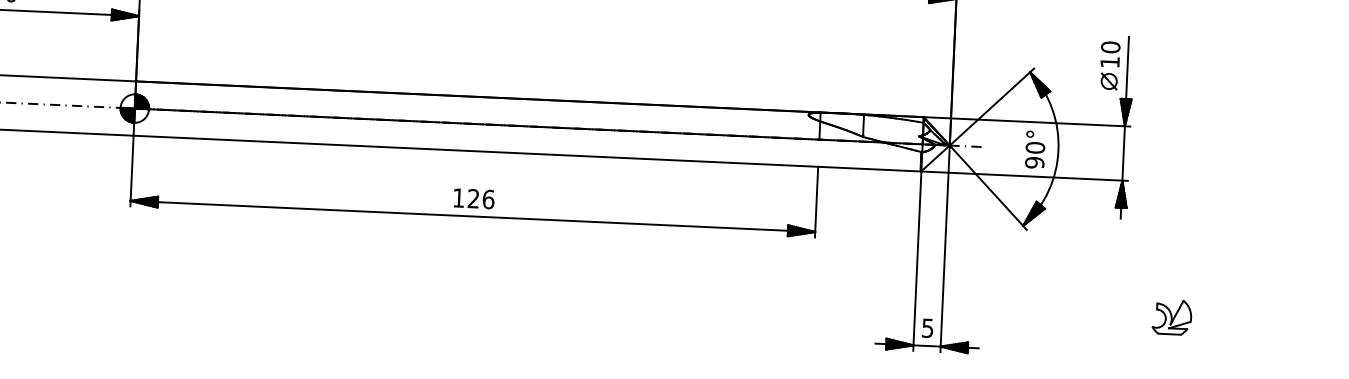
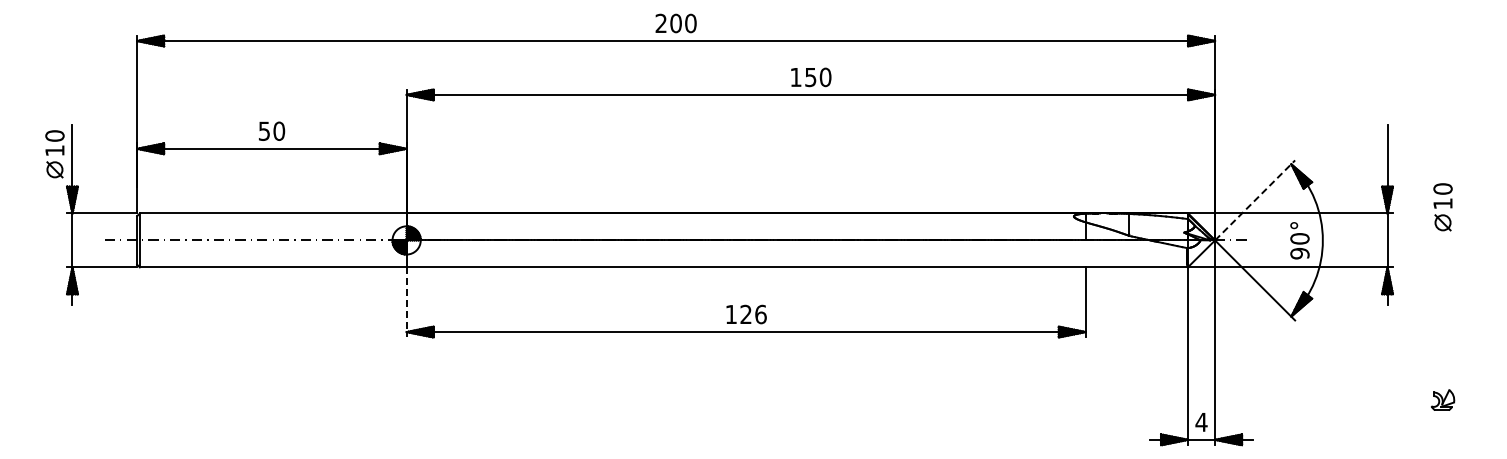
part: (1109, 66) -> (1442, 207), moved
line: (992, 107) -> (1255, 200), solid -> dashed
line: (131, 171) -> (406, 302), solid -> dashed
part: (1171, 316) -> (1442, 399), size x0.6
text: (927, 328) -> (1201, 422), 5 -> 4

